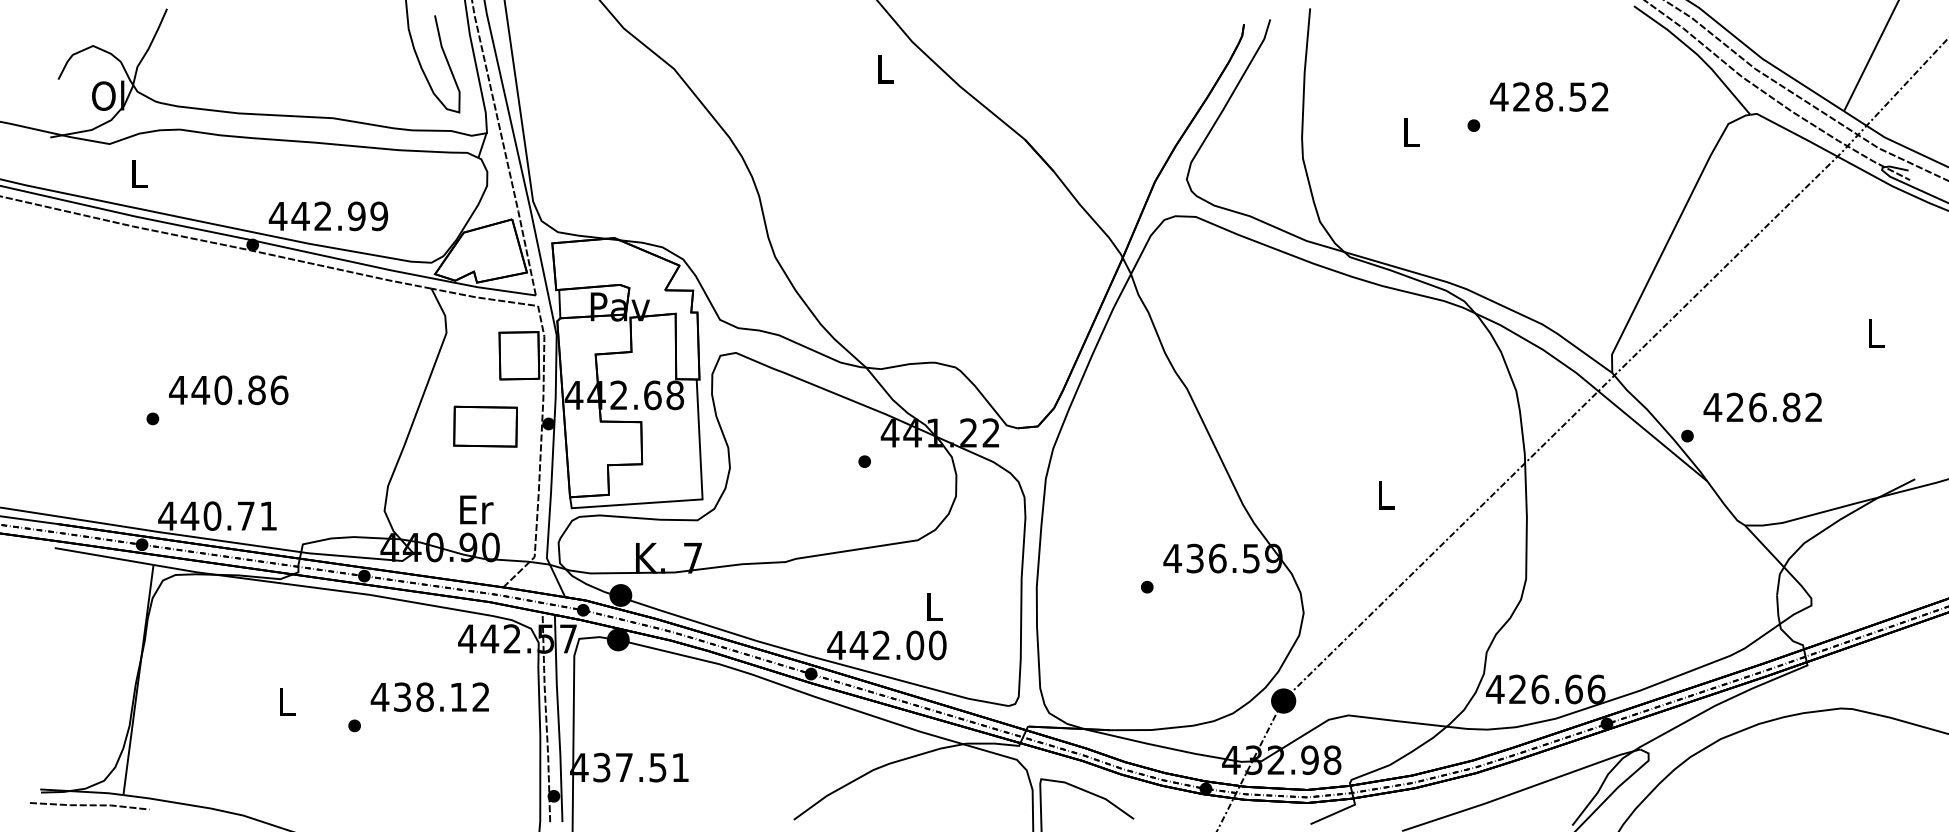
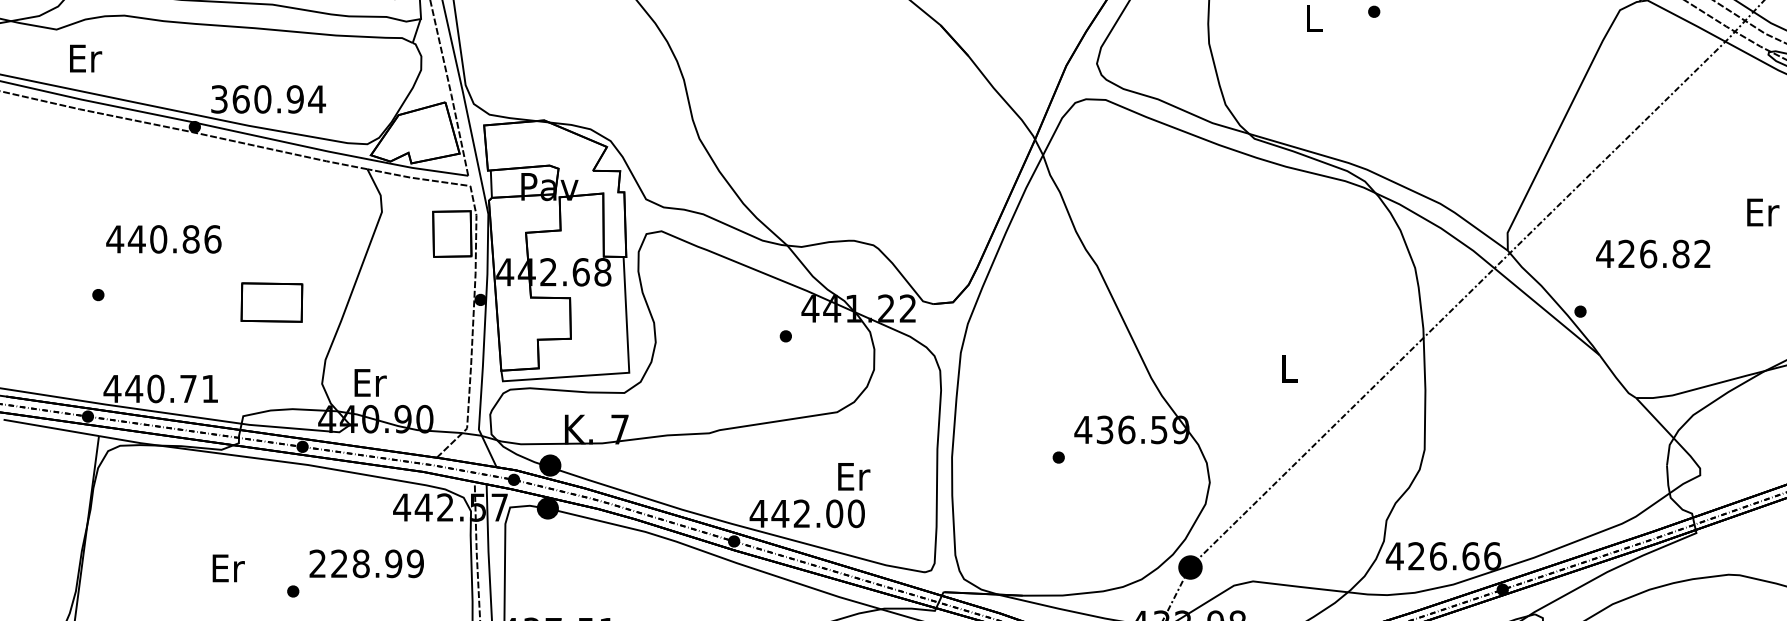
text: (139, 173) -> (85, 58), L -> Er
text: (328, 216) -> (267, 99), 442.99 -> 360.94
text: (1876, 333) -> (1763, 212), L -> Er
text: (228, 390) -> (163, 239), moved
text: (1762, 407) -> (1652, 254), moved
part: (485, 426) -> (271, 302), moved
text: (476, 509) -> (370, 382), moved
text: (935, 606) -> (854, 476), L -> Er
text: (429, 697) -> (365, 564), 438.12 -> 228.99
text: (287, 701) -> (228, 567), L -> Er

